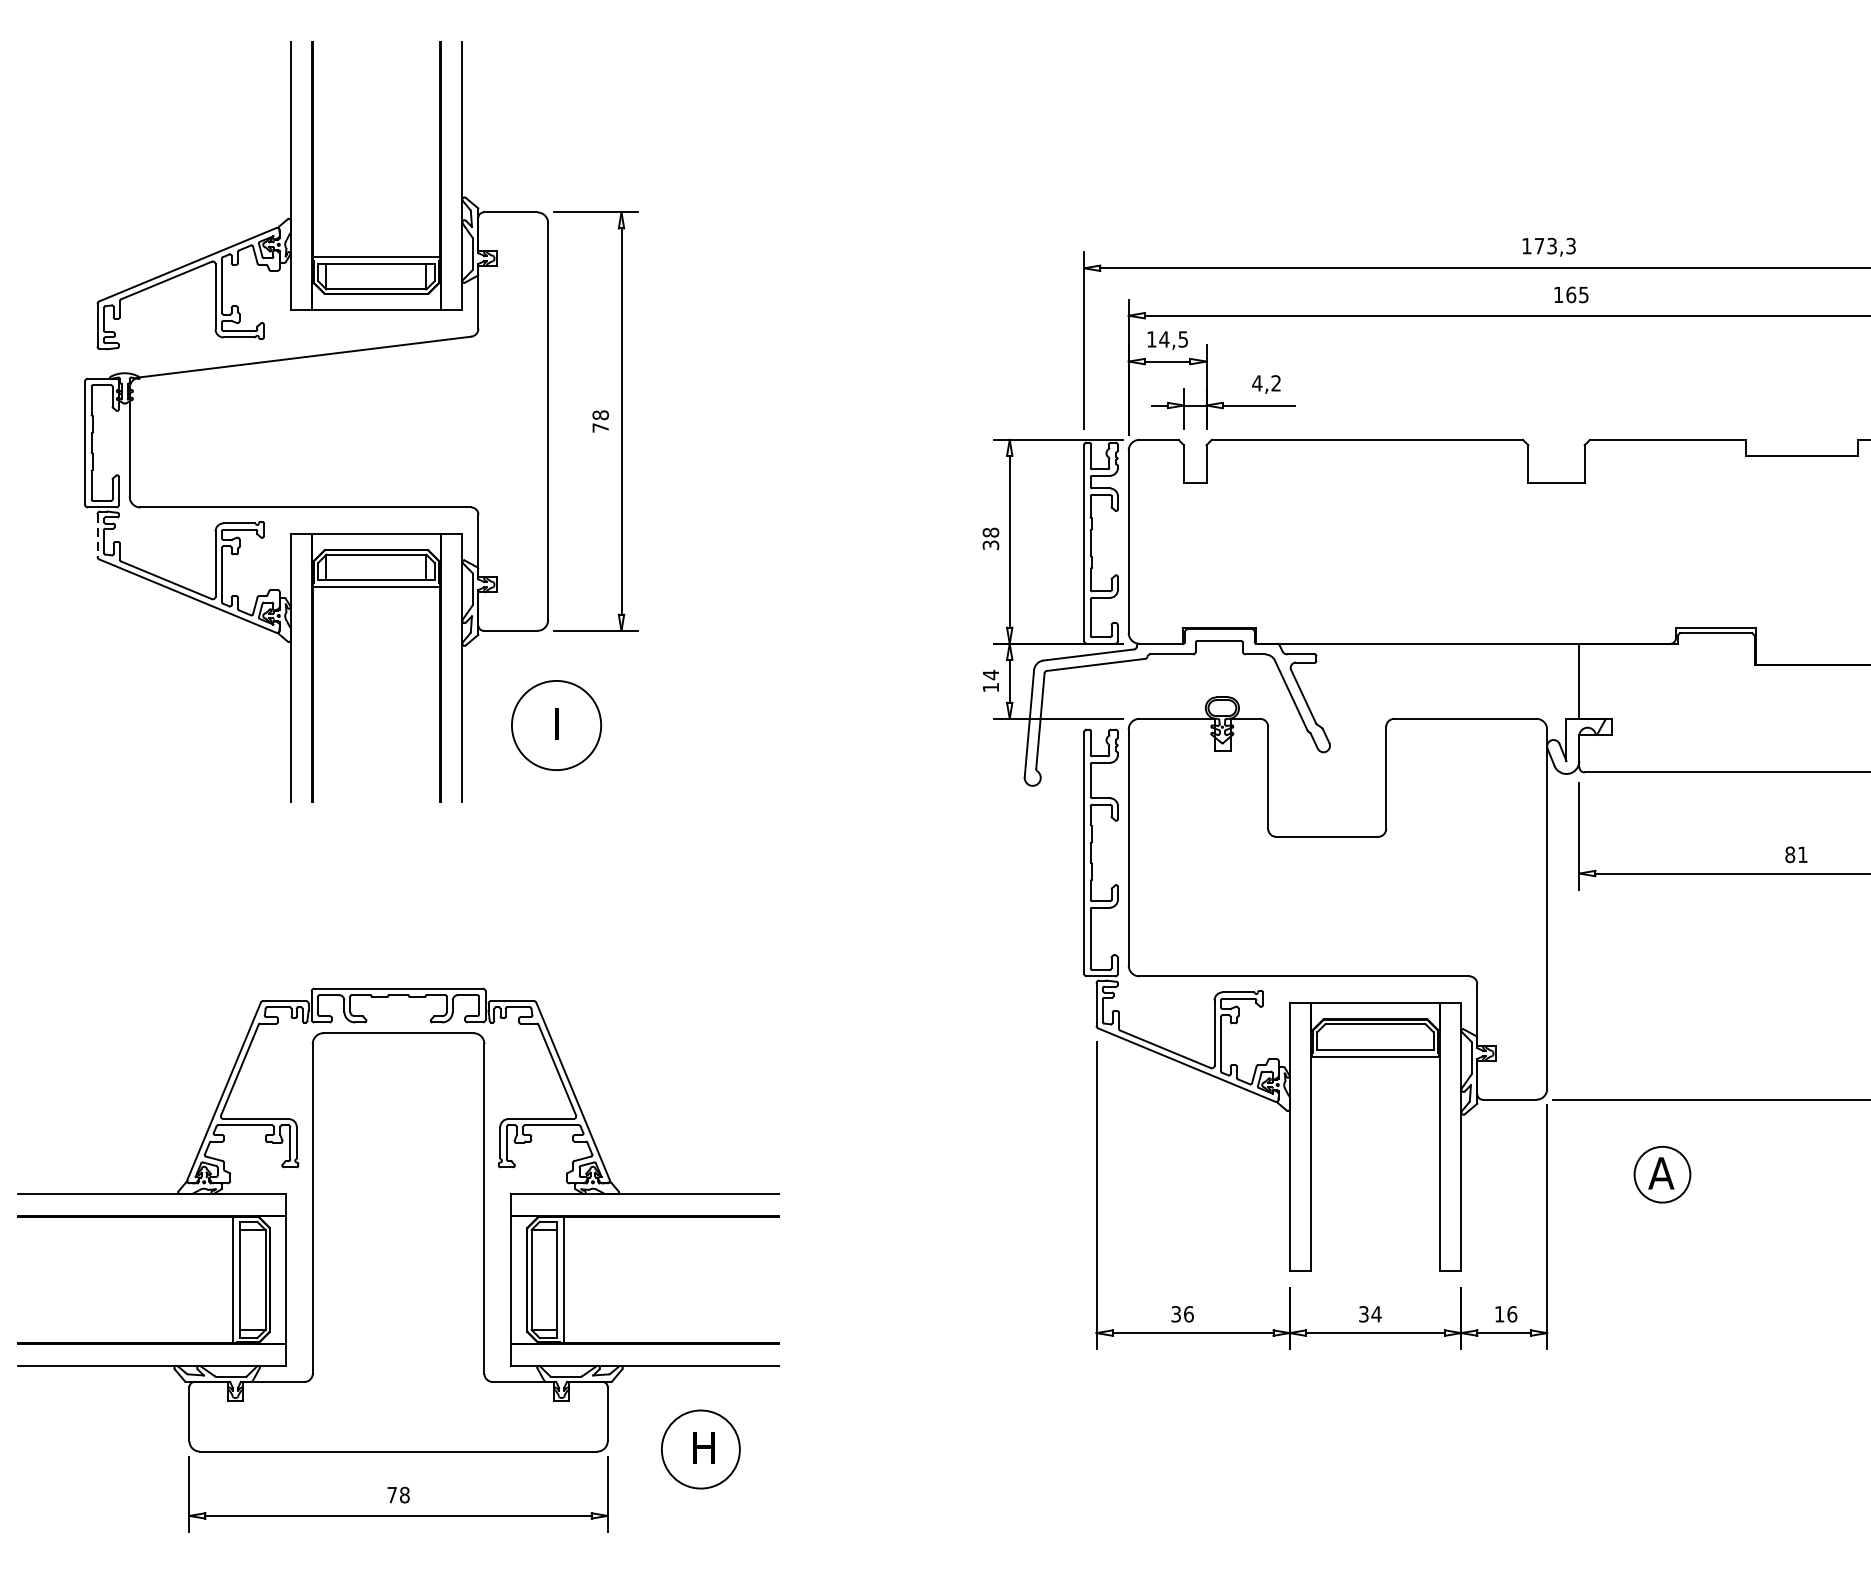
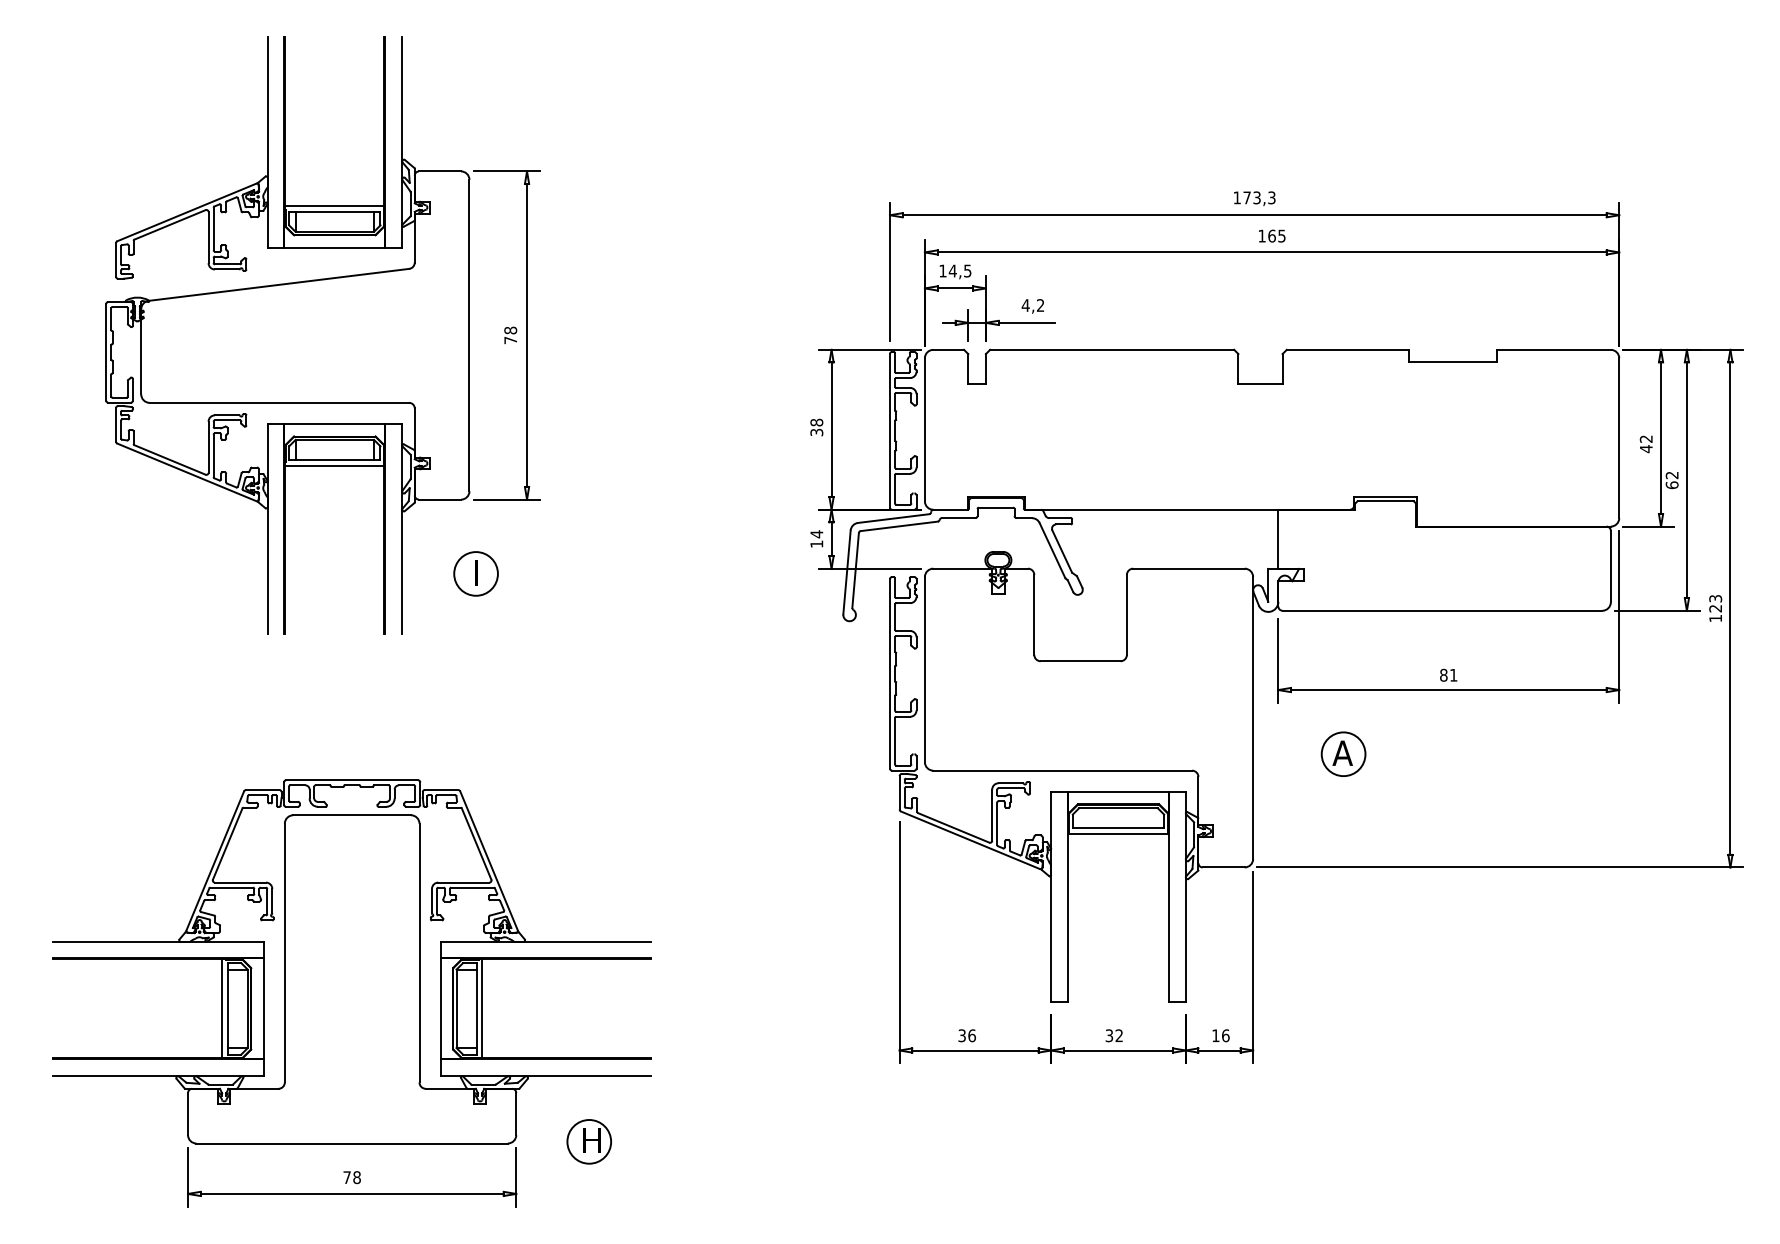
line: (98, 535) -> (116, 424), dashed -> solid
circle: (555, 724) -> (475, 573), size x0.62
part: (1662, 1173) -> (1343, 753), moved
text: (1376, 1313) -> (1119, 1035), 34 -> 32
circle: (701, 1449) -> (589, 1141), size x0.71

